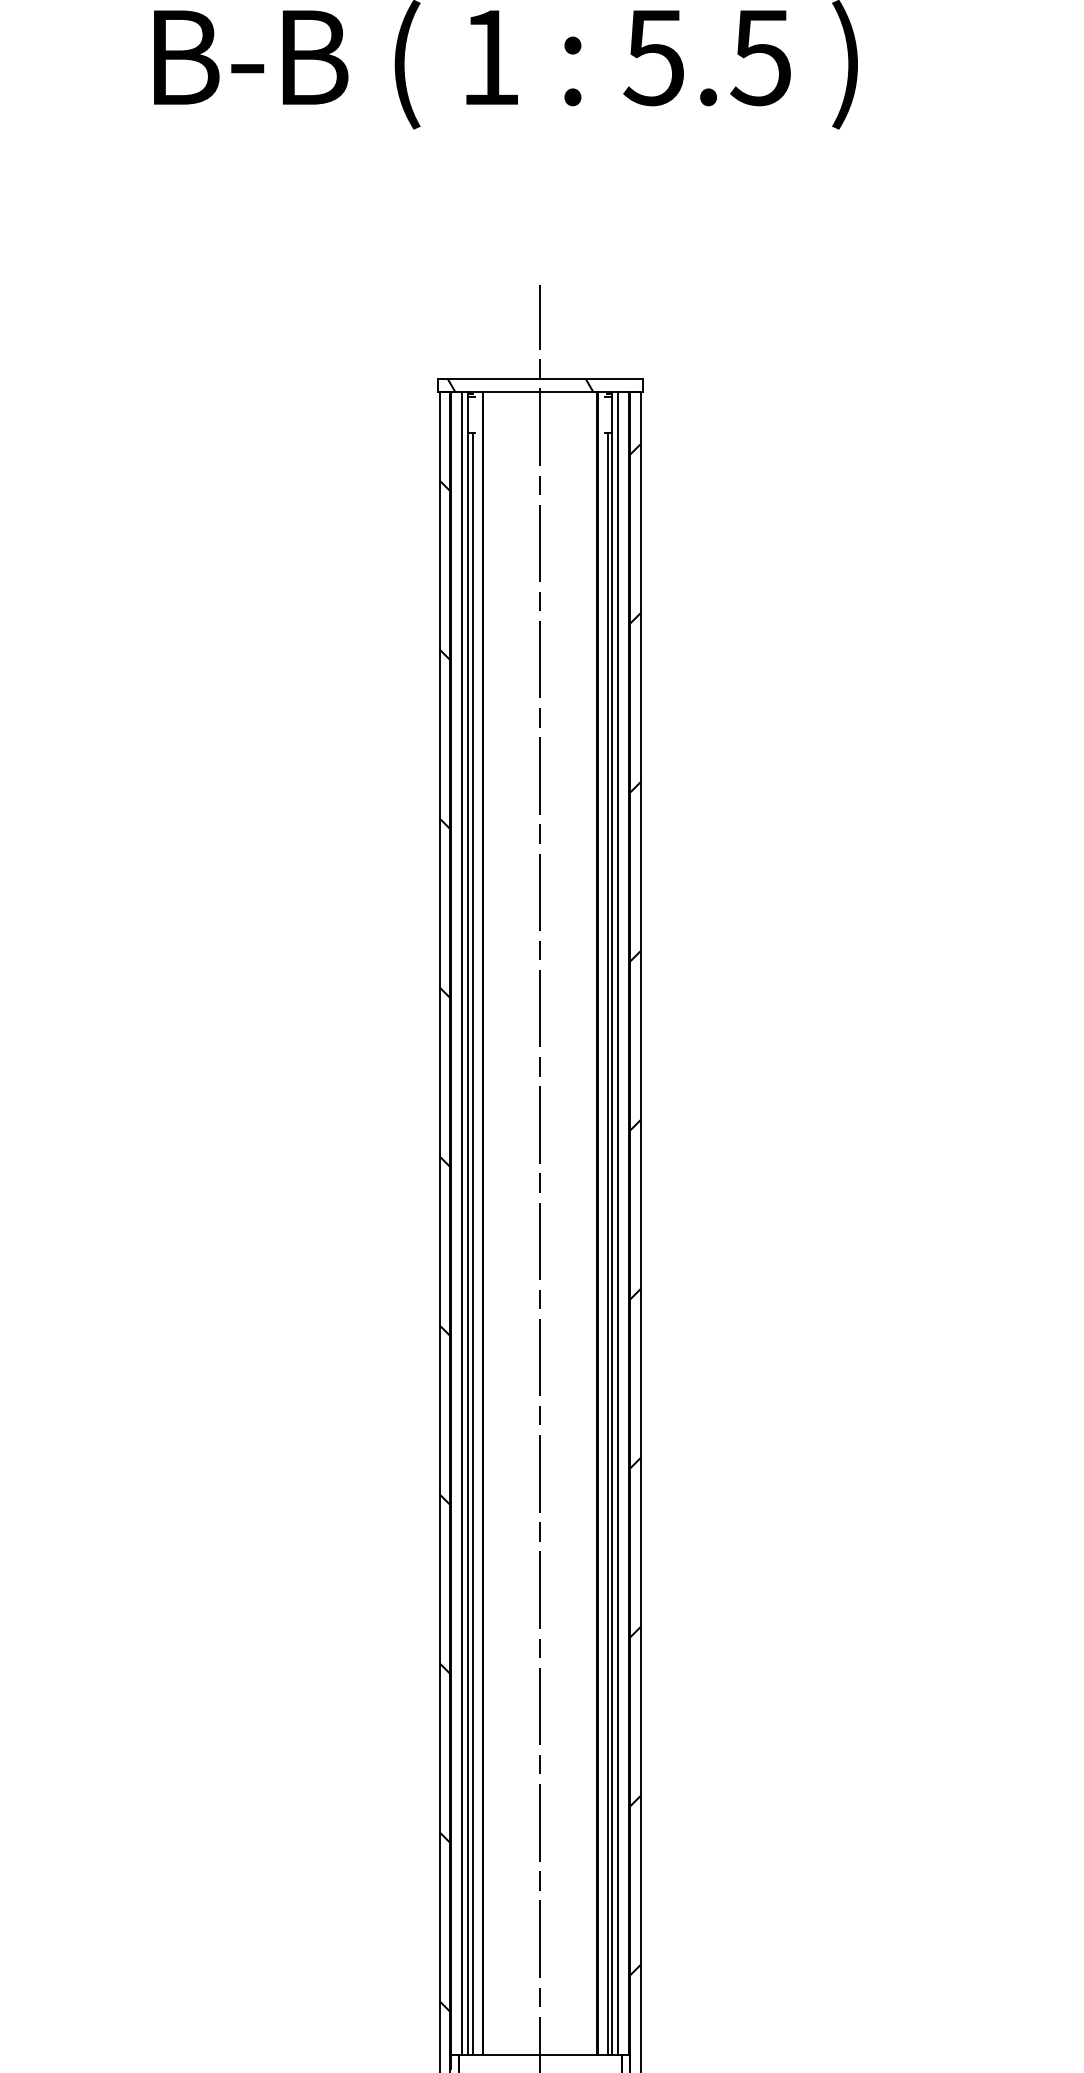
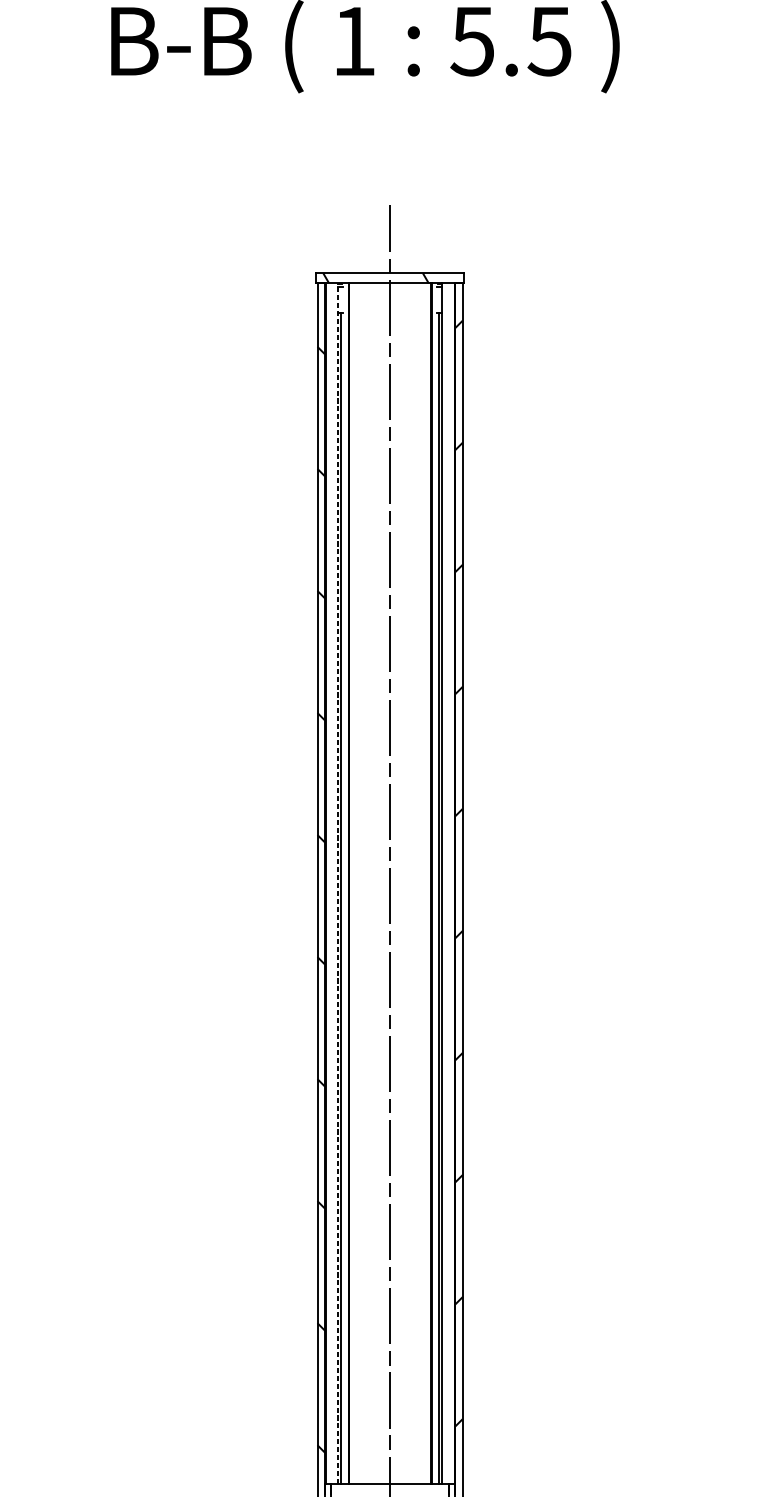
line: (462, 1223) -> (334, 883), removed
line: (468, 1223) -> (338, 883), solid -> dashed
line: (618, 1223) -> (446, 883), removed

